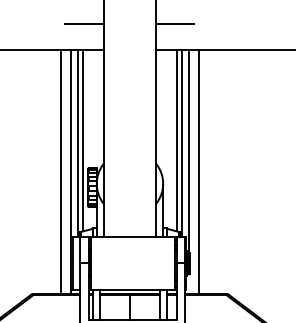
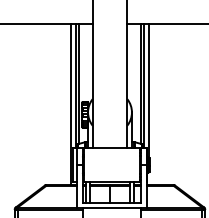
line: (83, 23) -> (79, 6), removed
line: (174, 23) -> (139, 6), removed
line: (61, 171) -> (64, 104), removed
line: (198, 171) -> (155, 104), removed

